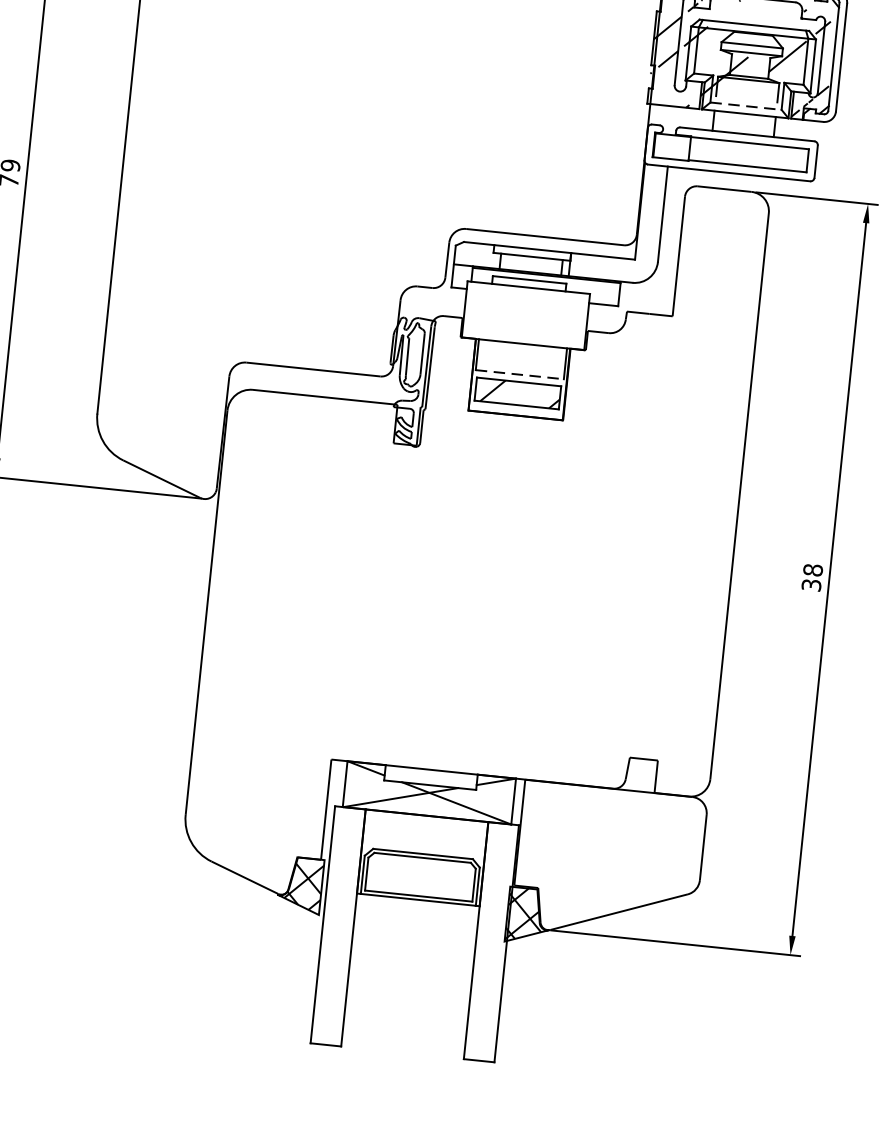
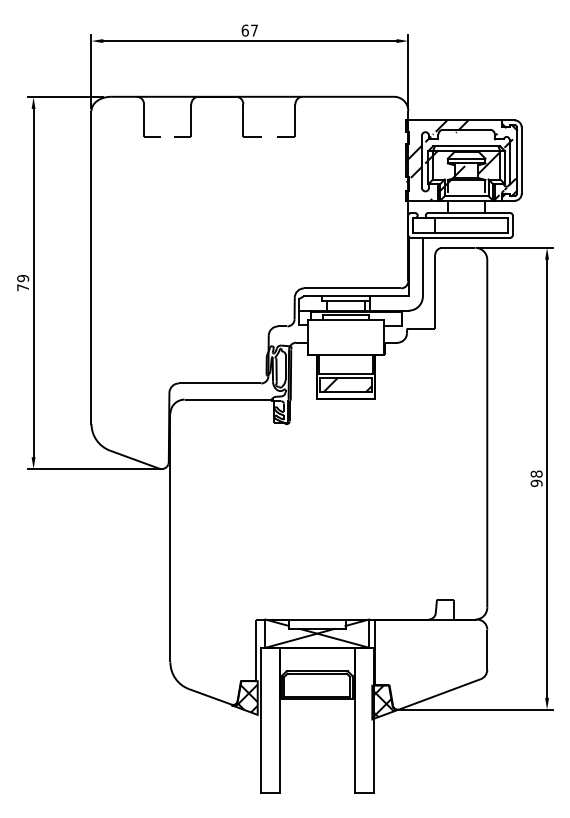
line: (745, 106) -> (466, 196), dashed -> solid
line: (520, 374) -> (346, 373), dashed -> solid
text: (811, 583) -> (536, 482), 38 -> 98

